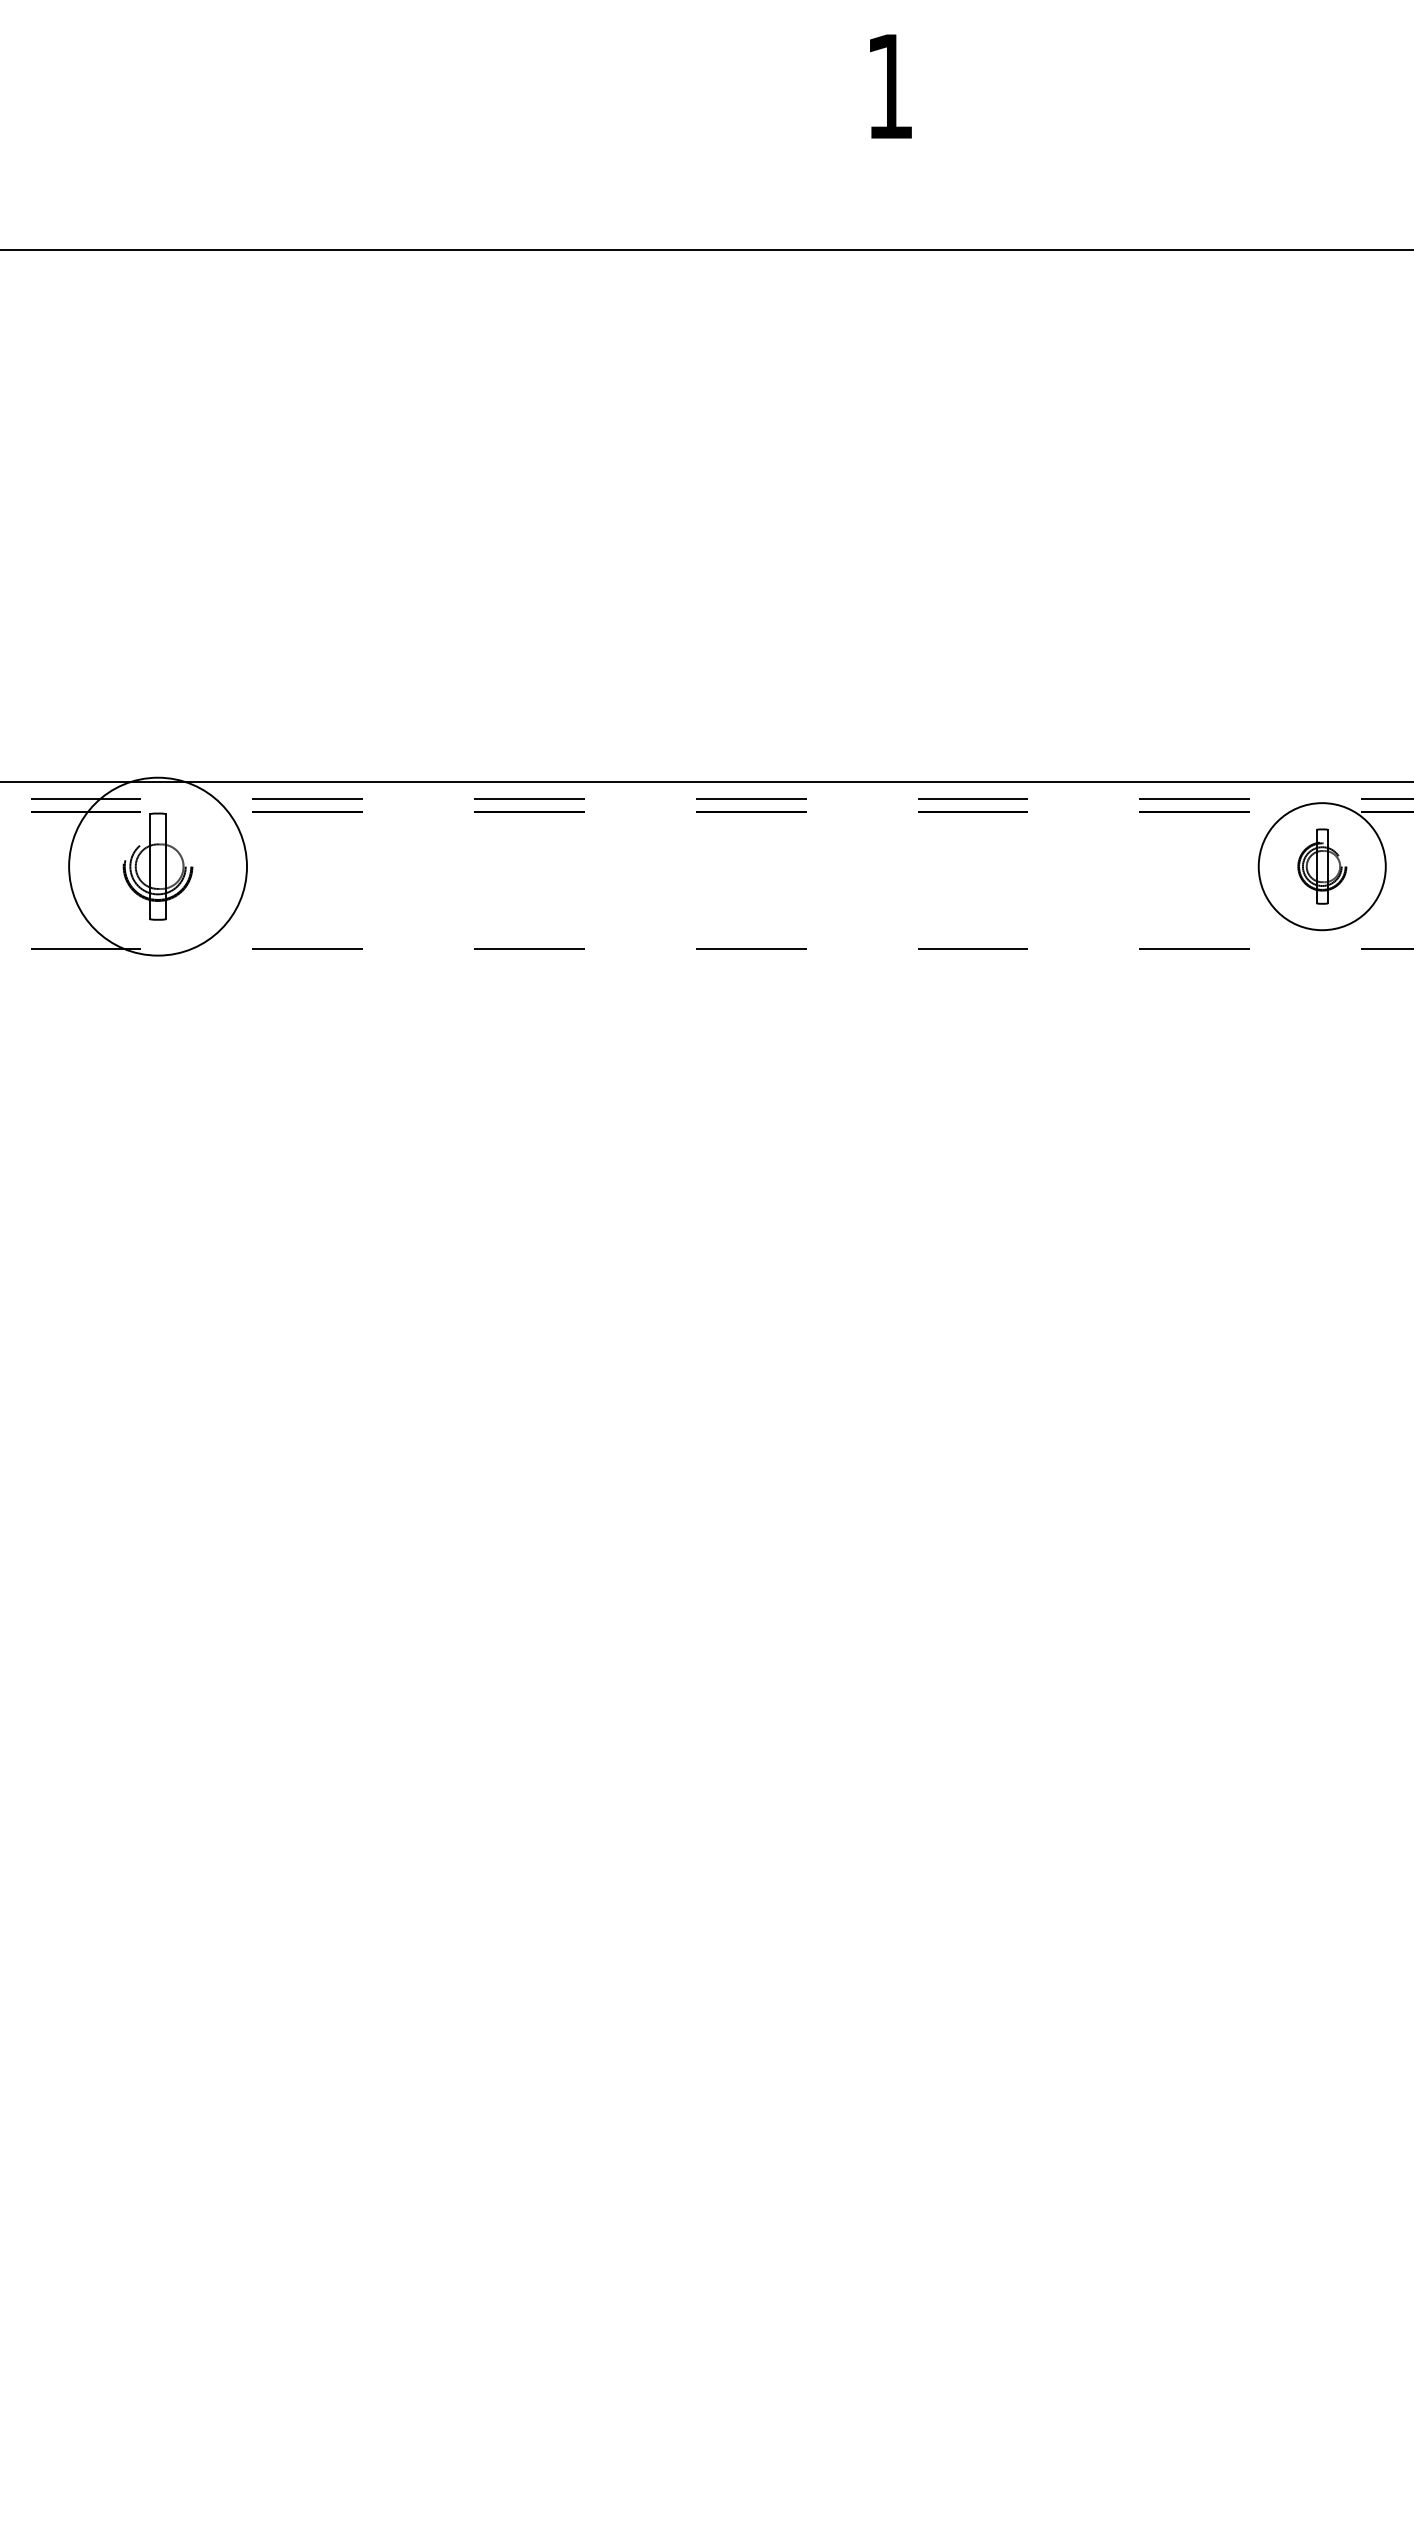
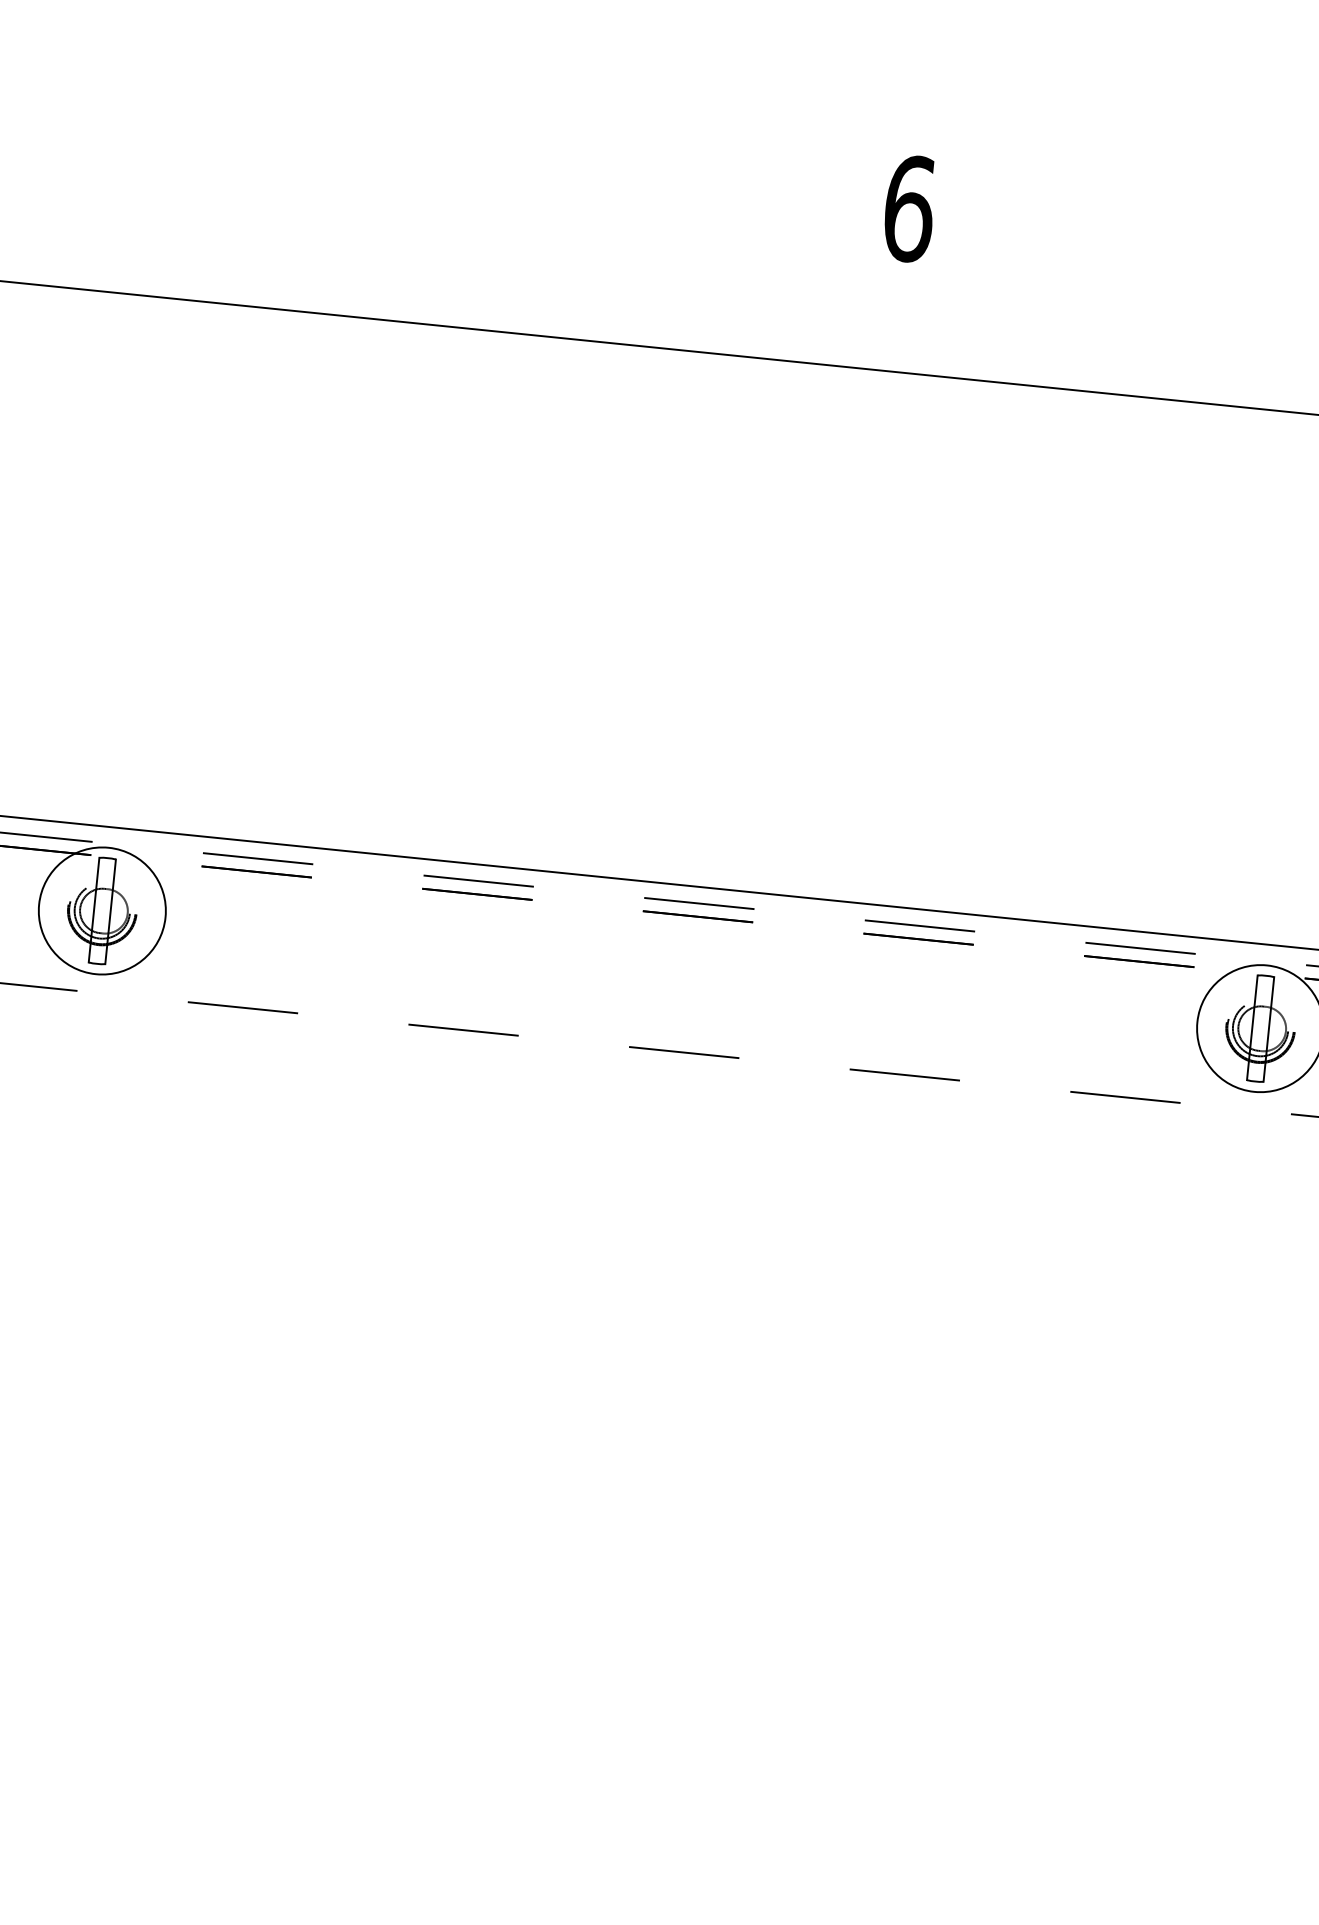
text: (890, 86) -> (909, 208), 1 -> 6
circle: (157, 866) -> (101, 910), size x0.71
part: (1322, 866) -> (1260, 1028), size x1.43

